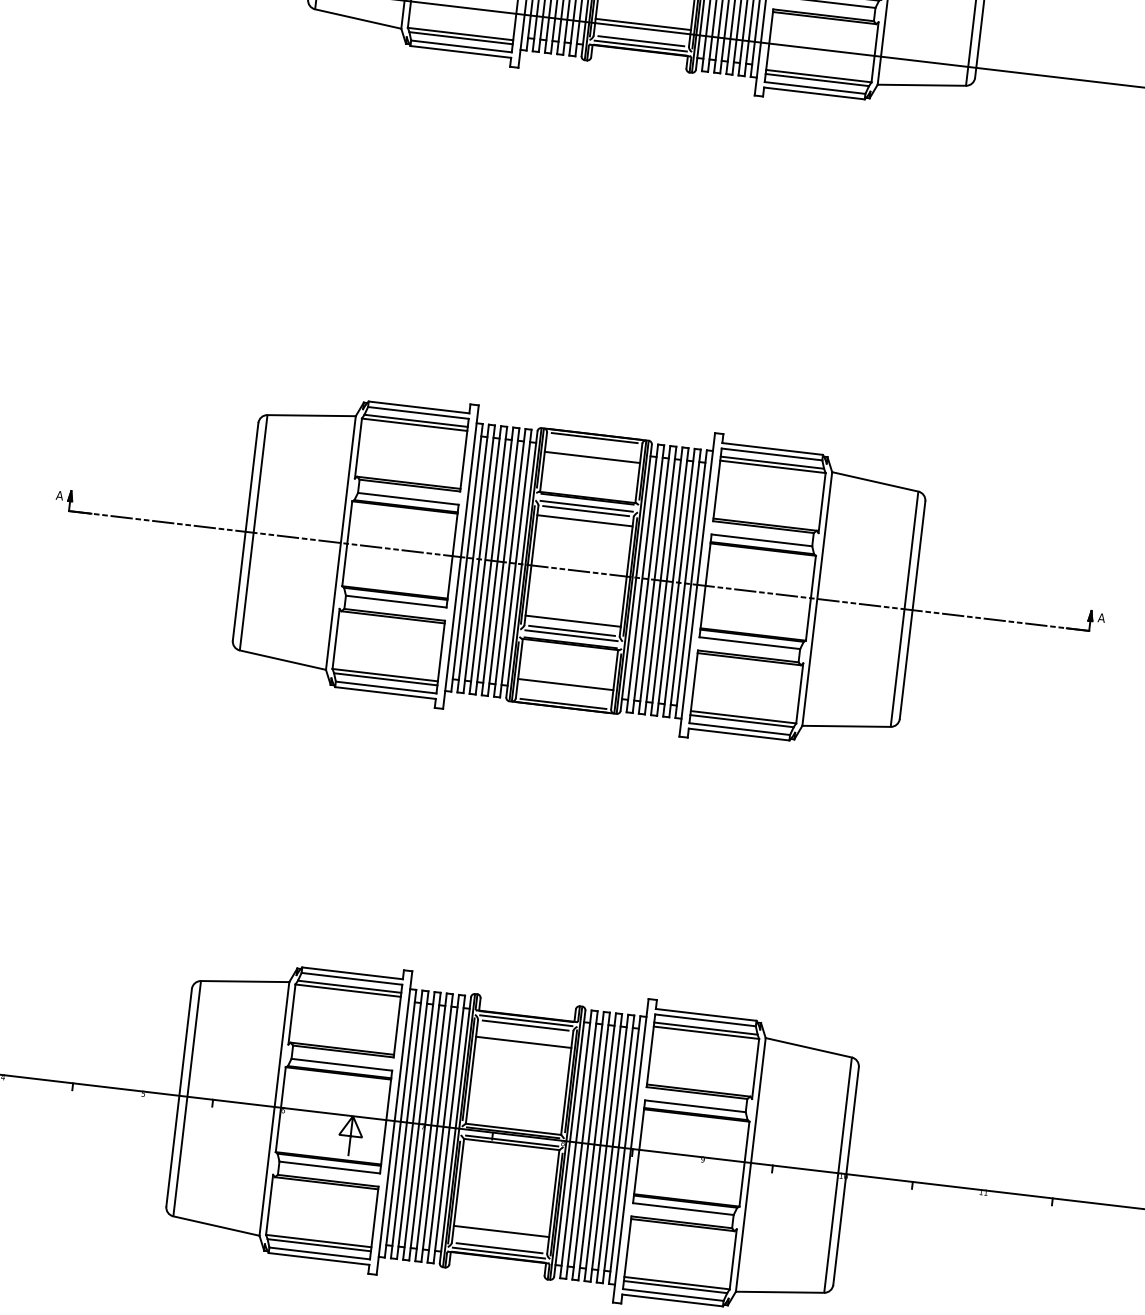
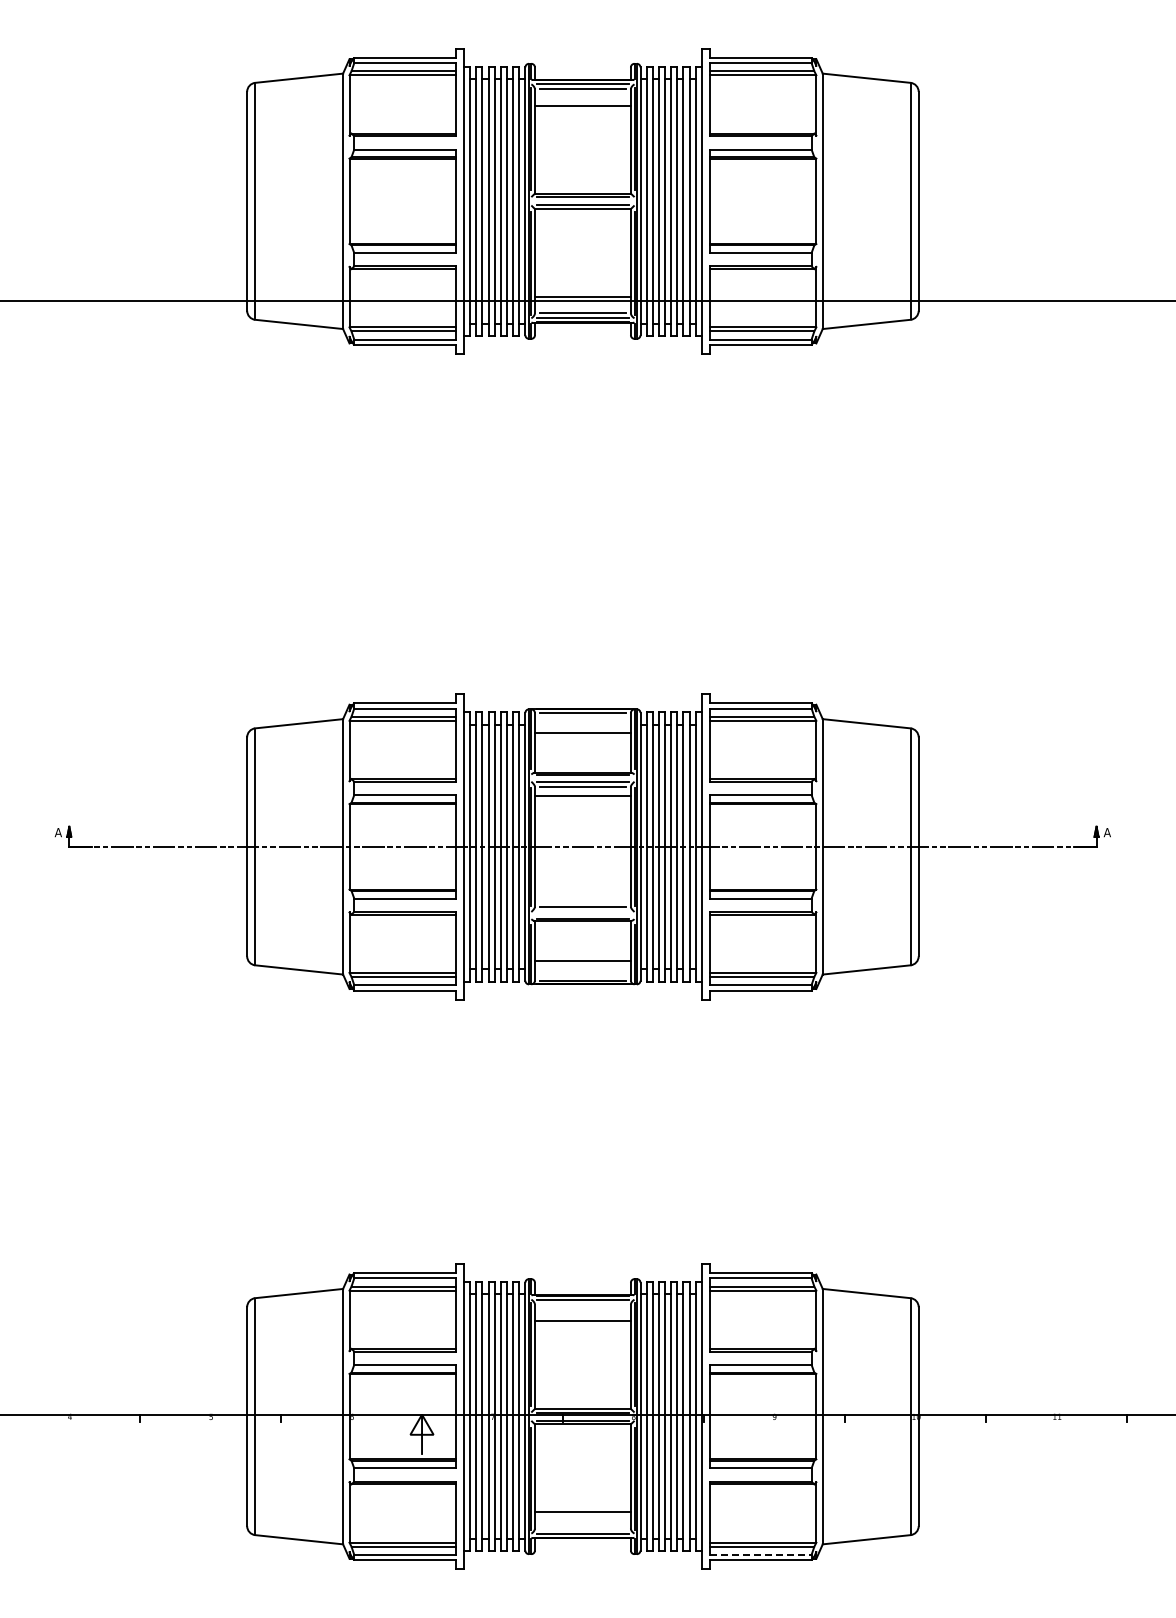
line: (572, 621) -> (582, 897), removed
line: (571, 636) -> (582, 912), removed
line: (525, 1025) -> (582, 1304), removed
line: (499, 1247) -> (582, 1528), removed
line: (672, 1294) -> (760, 1554), solid -> dashed

